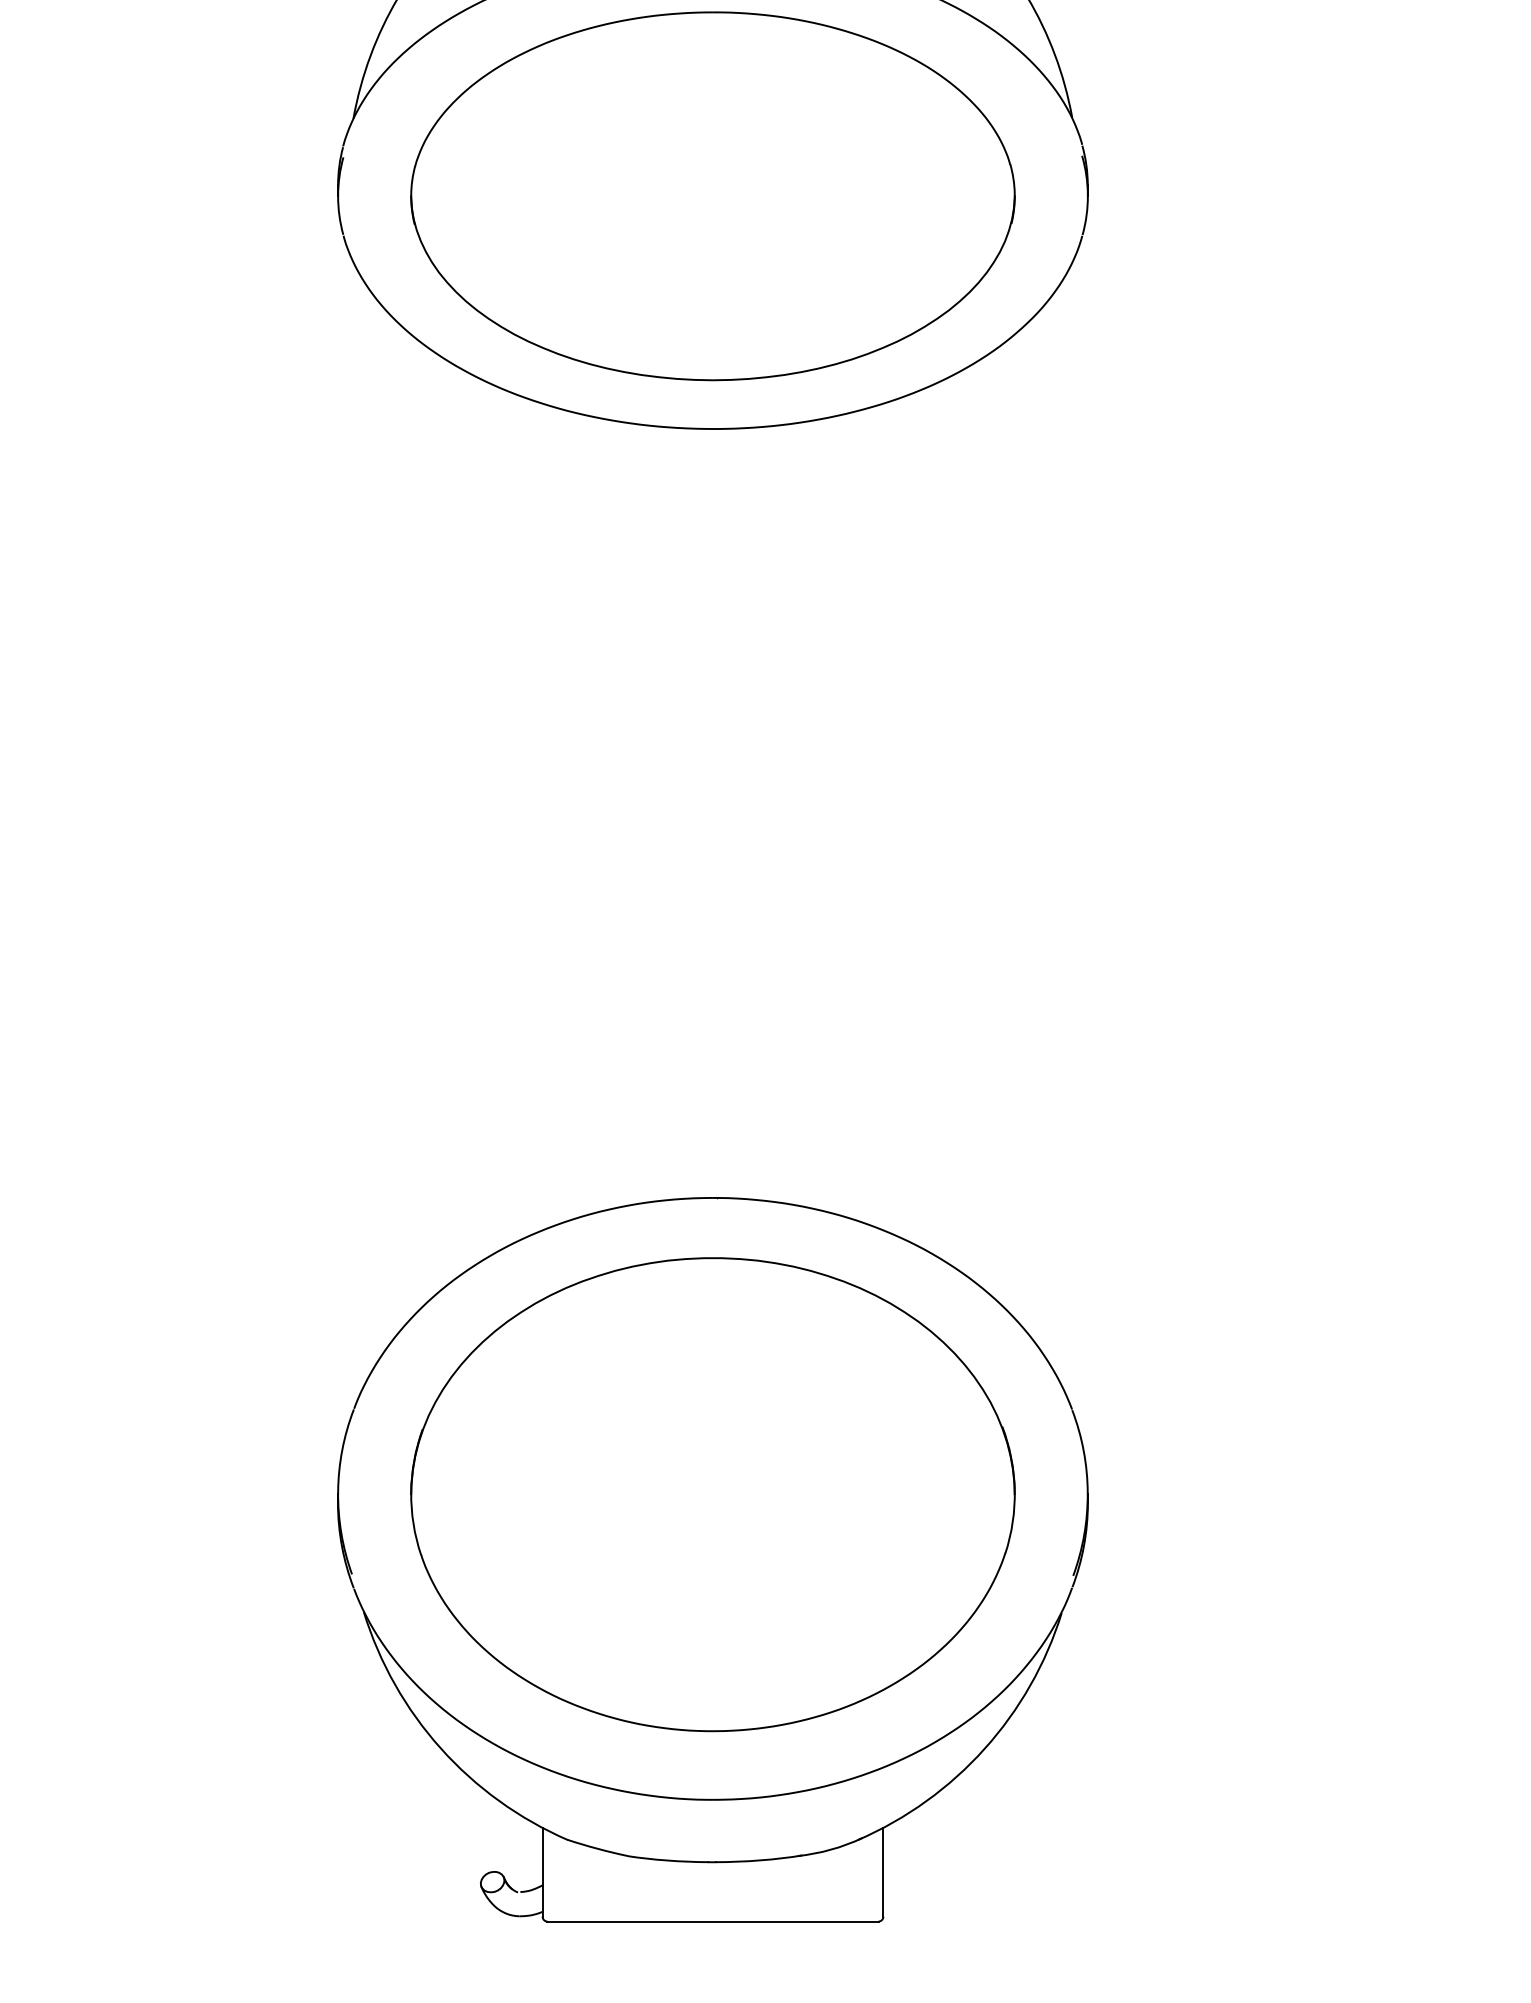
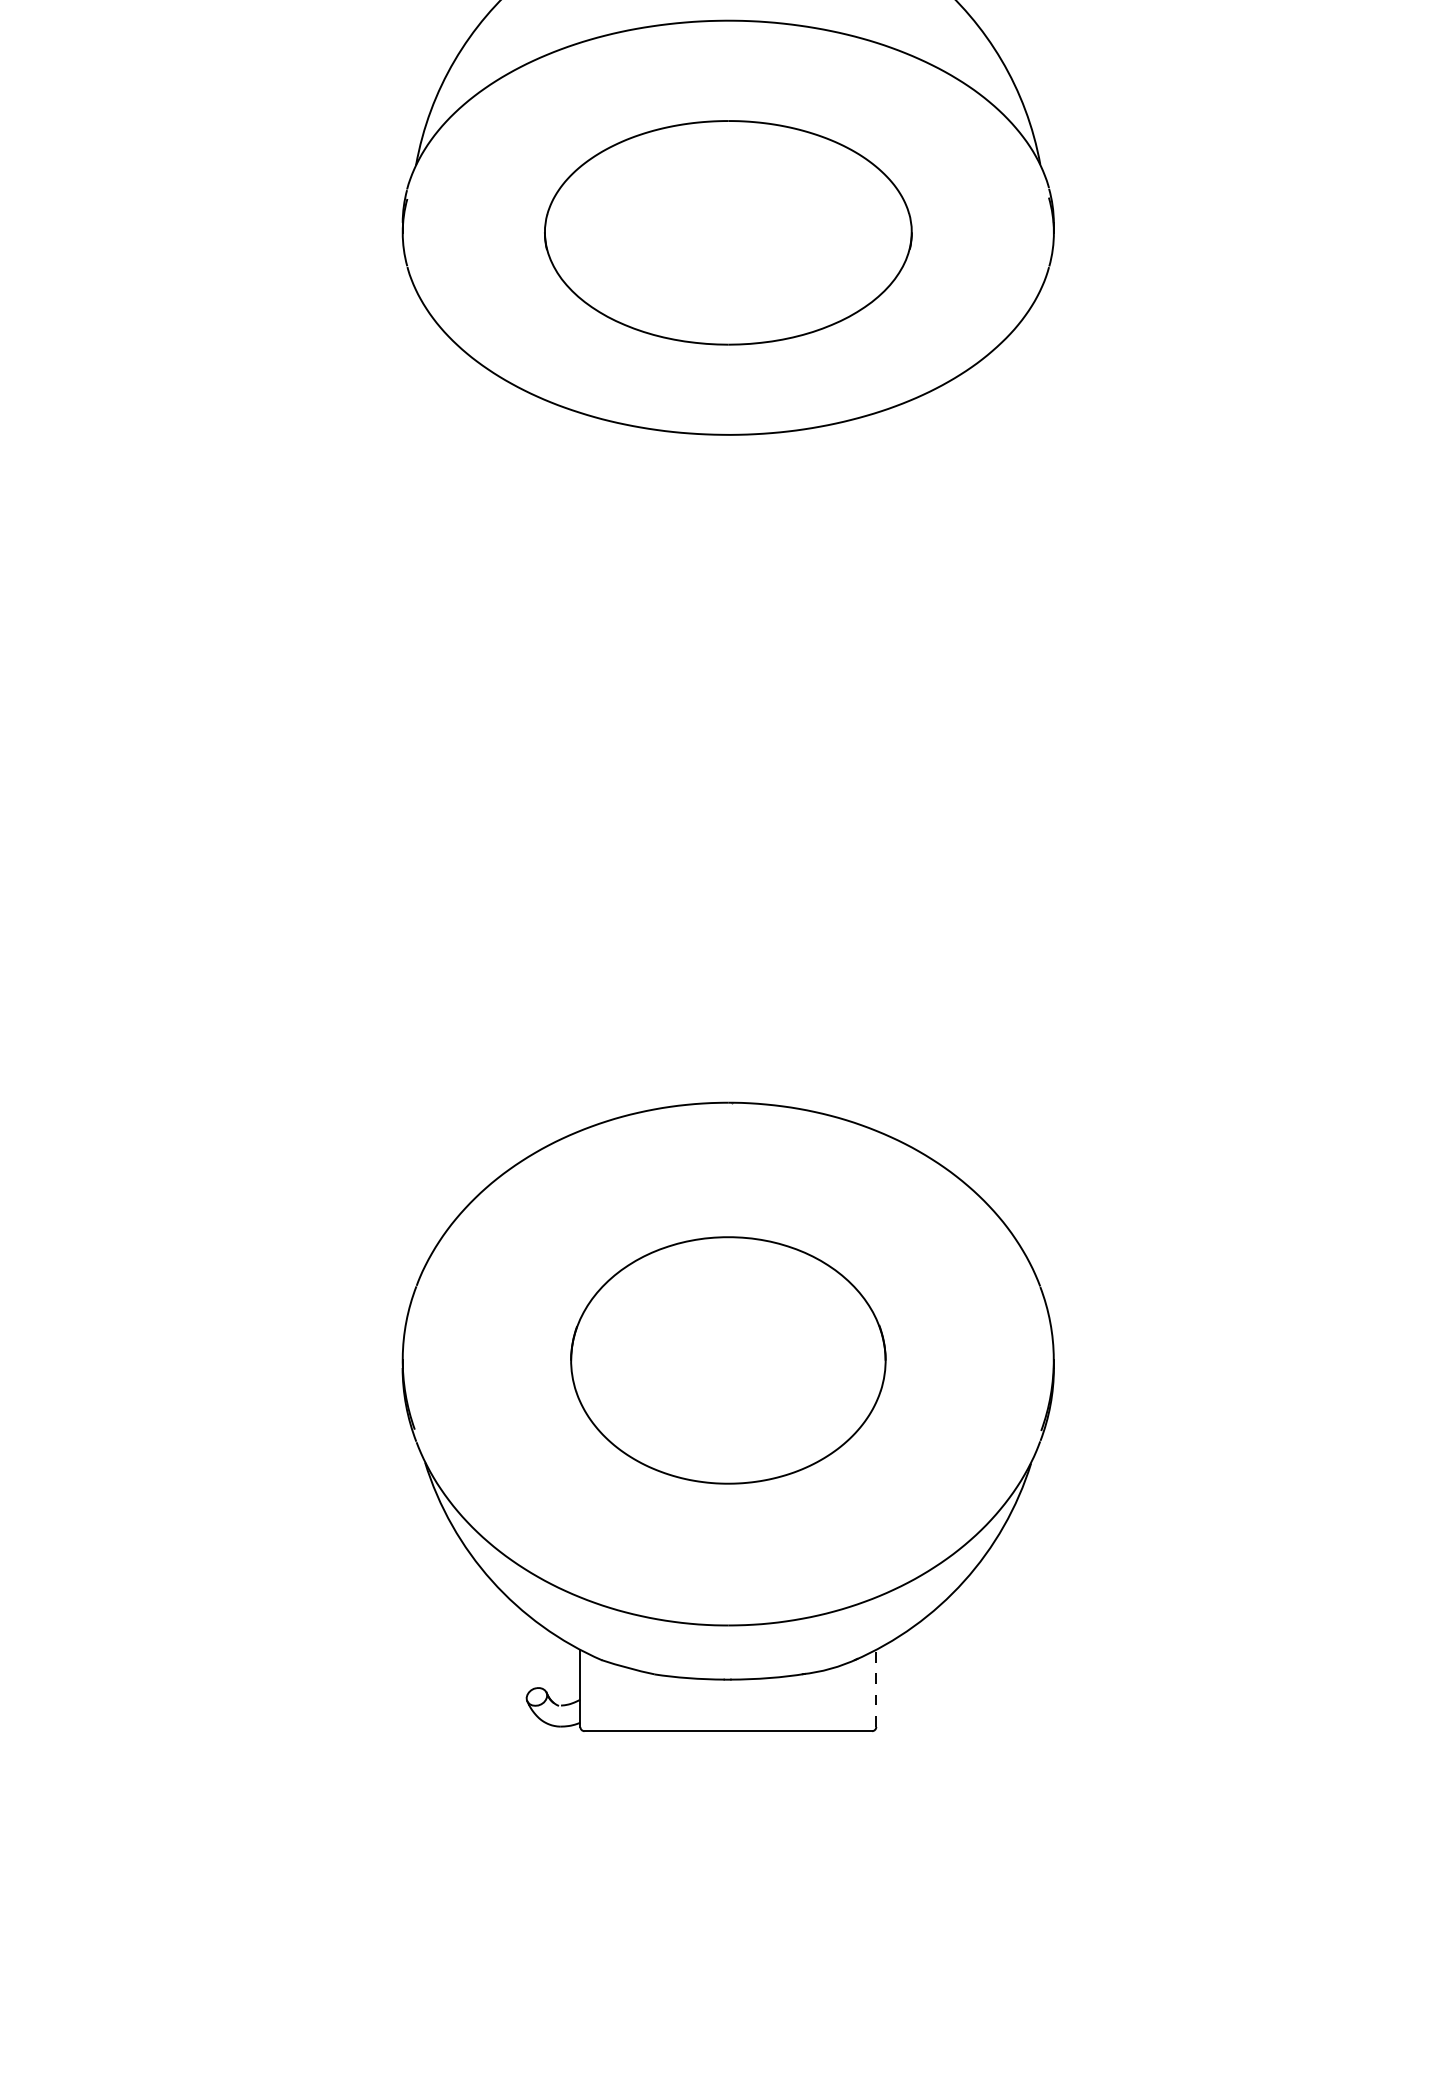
part: (713, 195) -> (728, 232), size x0.7
part: (713, 1494) -> (728, 1360), size x0.6
line: (883, 1872) -> (876, 1688), solid -> dashed

